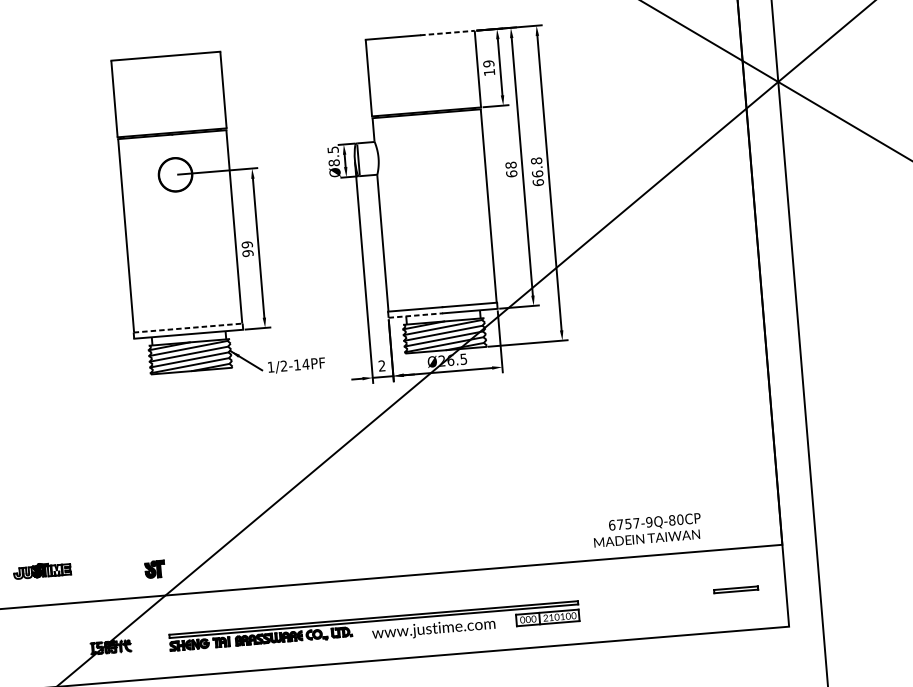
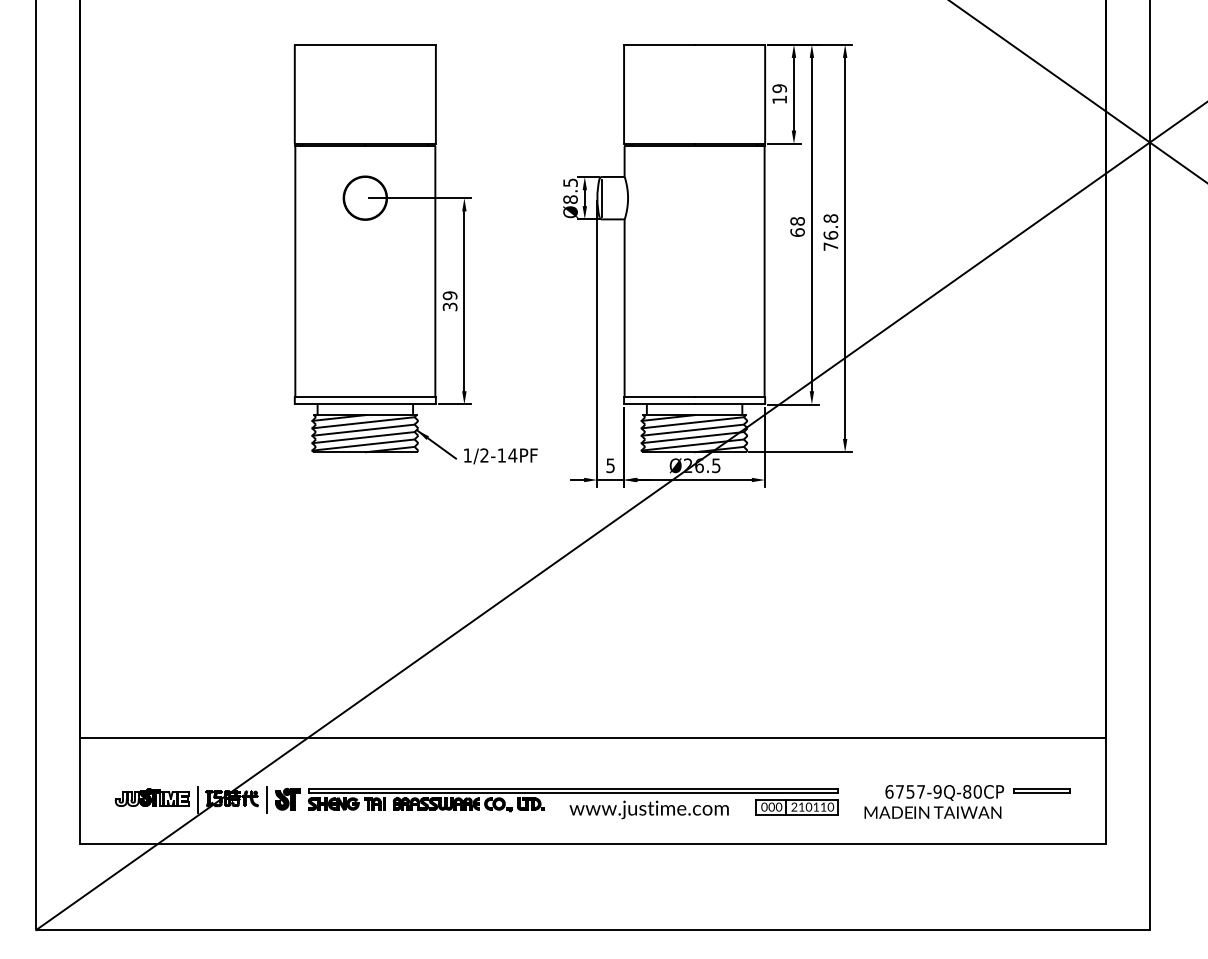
line: (447, 32) -> (730, 44), dashed -> solid
text: (538, 182) -> (830, 246), 66.8 -> 76.8
text: (247, 253) -> (449, 306), 99 -> 39
line: (415, 315) -> (659, 404), dashed -> solid
line: (188, 328) -> (365, 396), dashed -> solid
text: (381, 365) -> (610, 465), 2 -> 5
text: (646, 529) -> (933, 801), moved
part: (154, 568) -> (287, 798), moved
part: (41, 570) -> (151, 797), moved
text: (568, 615) -> (823, 806), 210100 -> 210110
line: (138, 645) -> (267, 799), added
line: (84, 650) -> (198, 799), added

